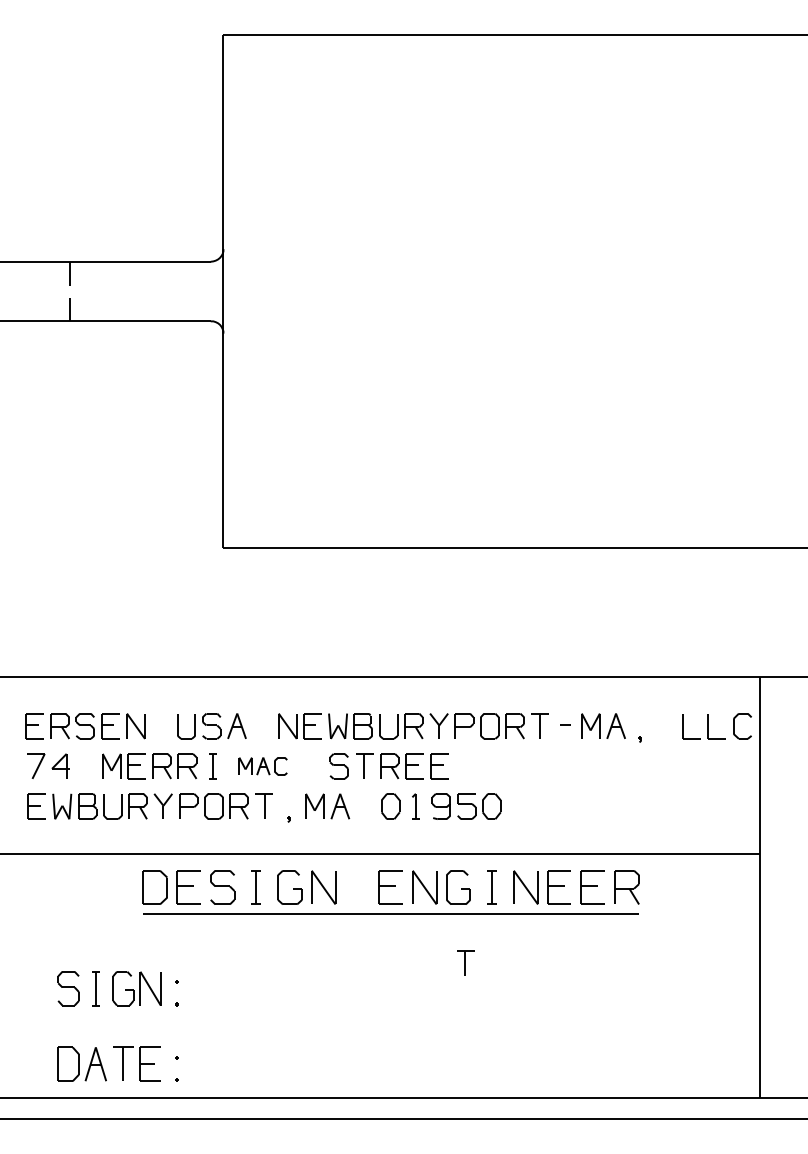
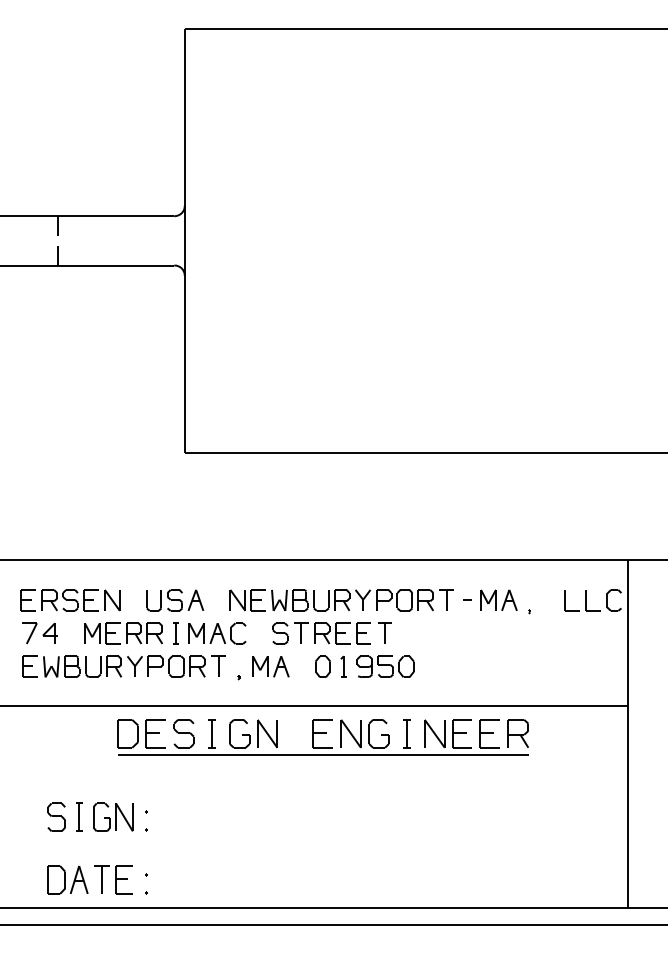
part: (263, 766) -> (217, 633), size x1.43
part: (465, 962) -> (384, 632), moved

